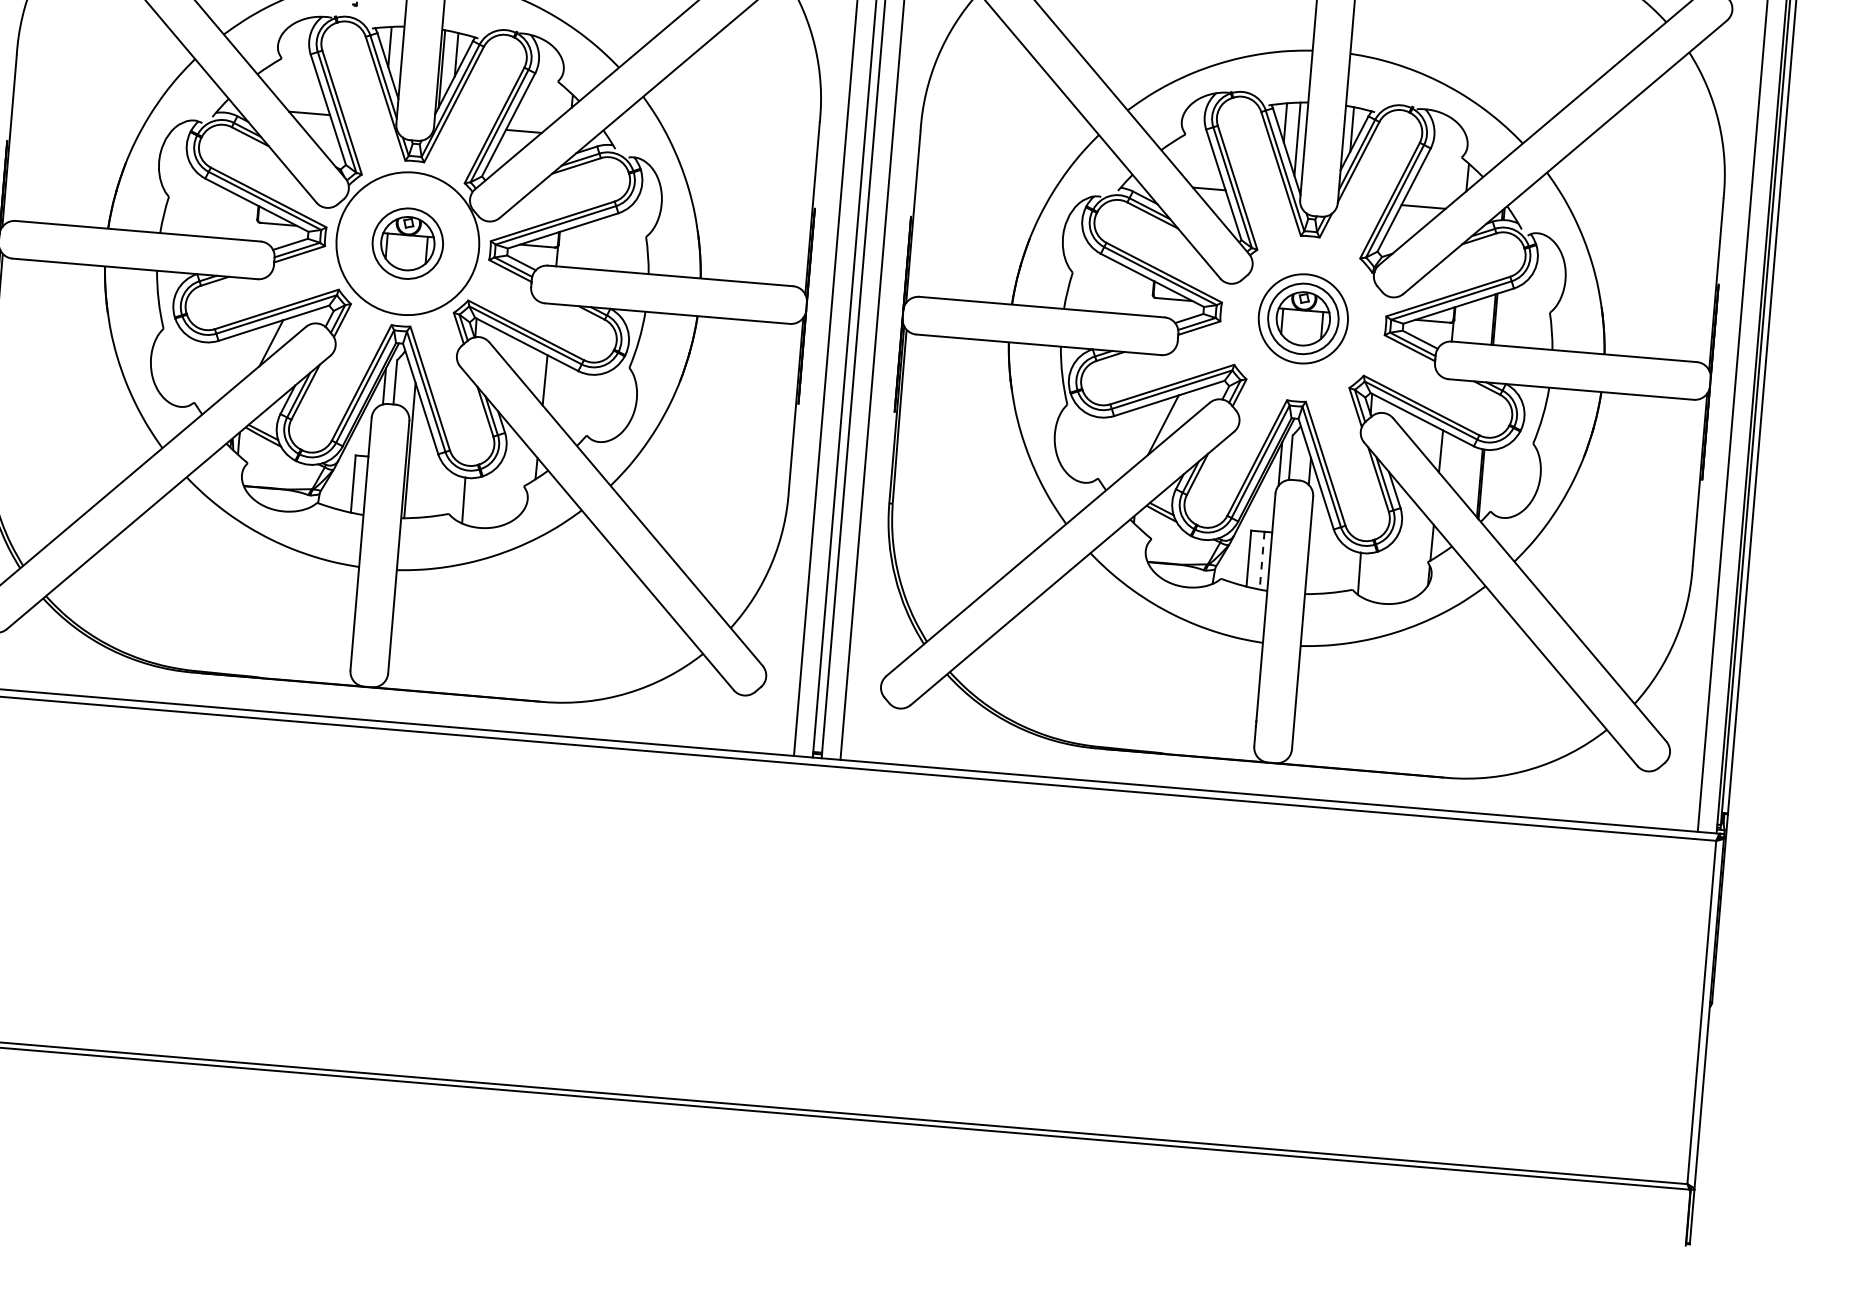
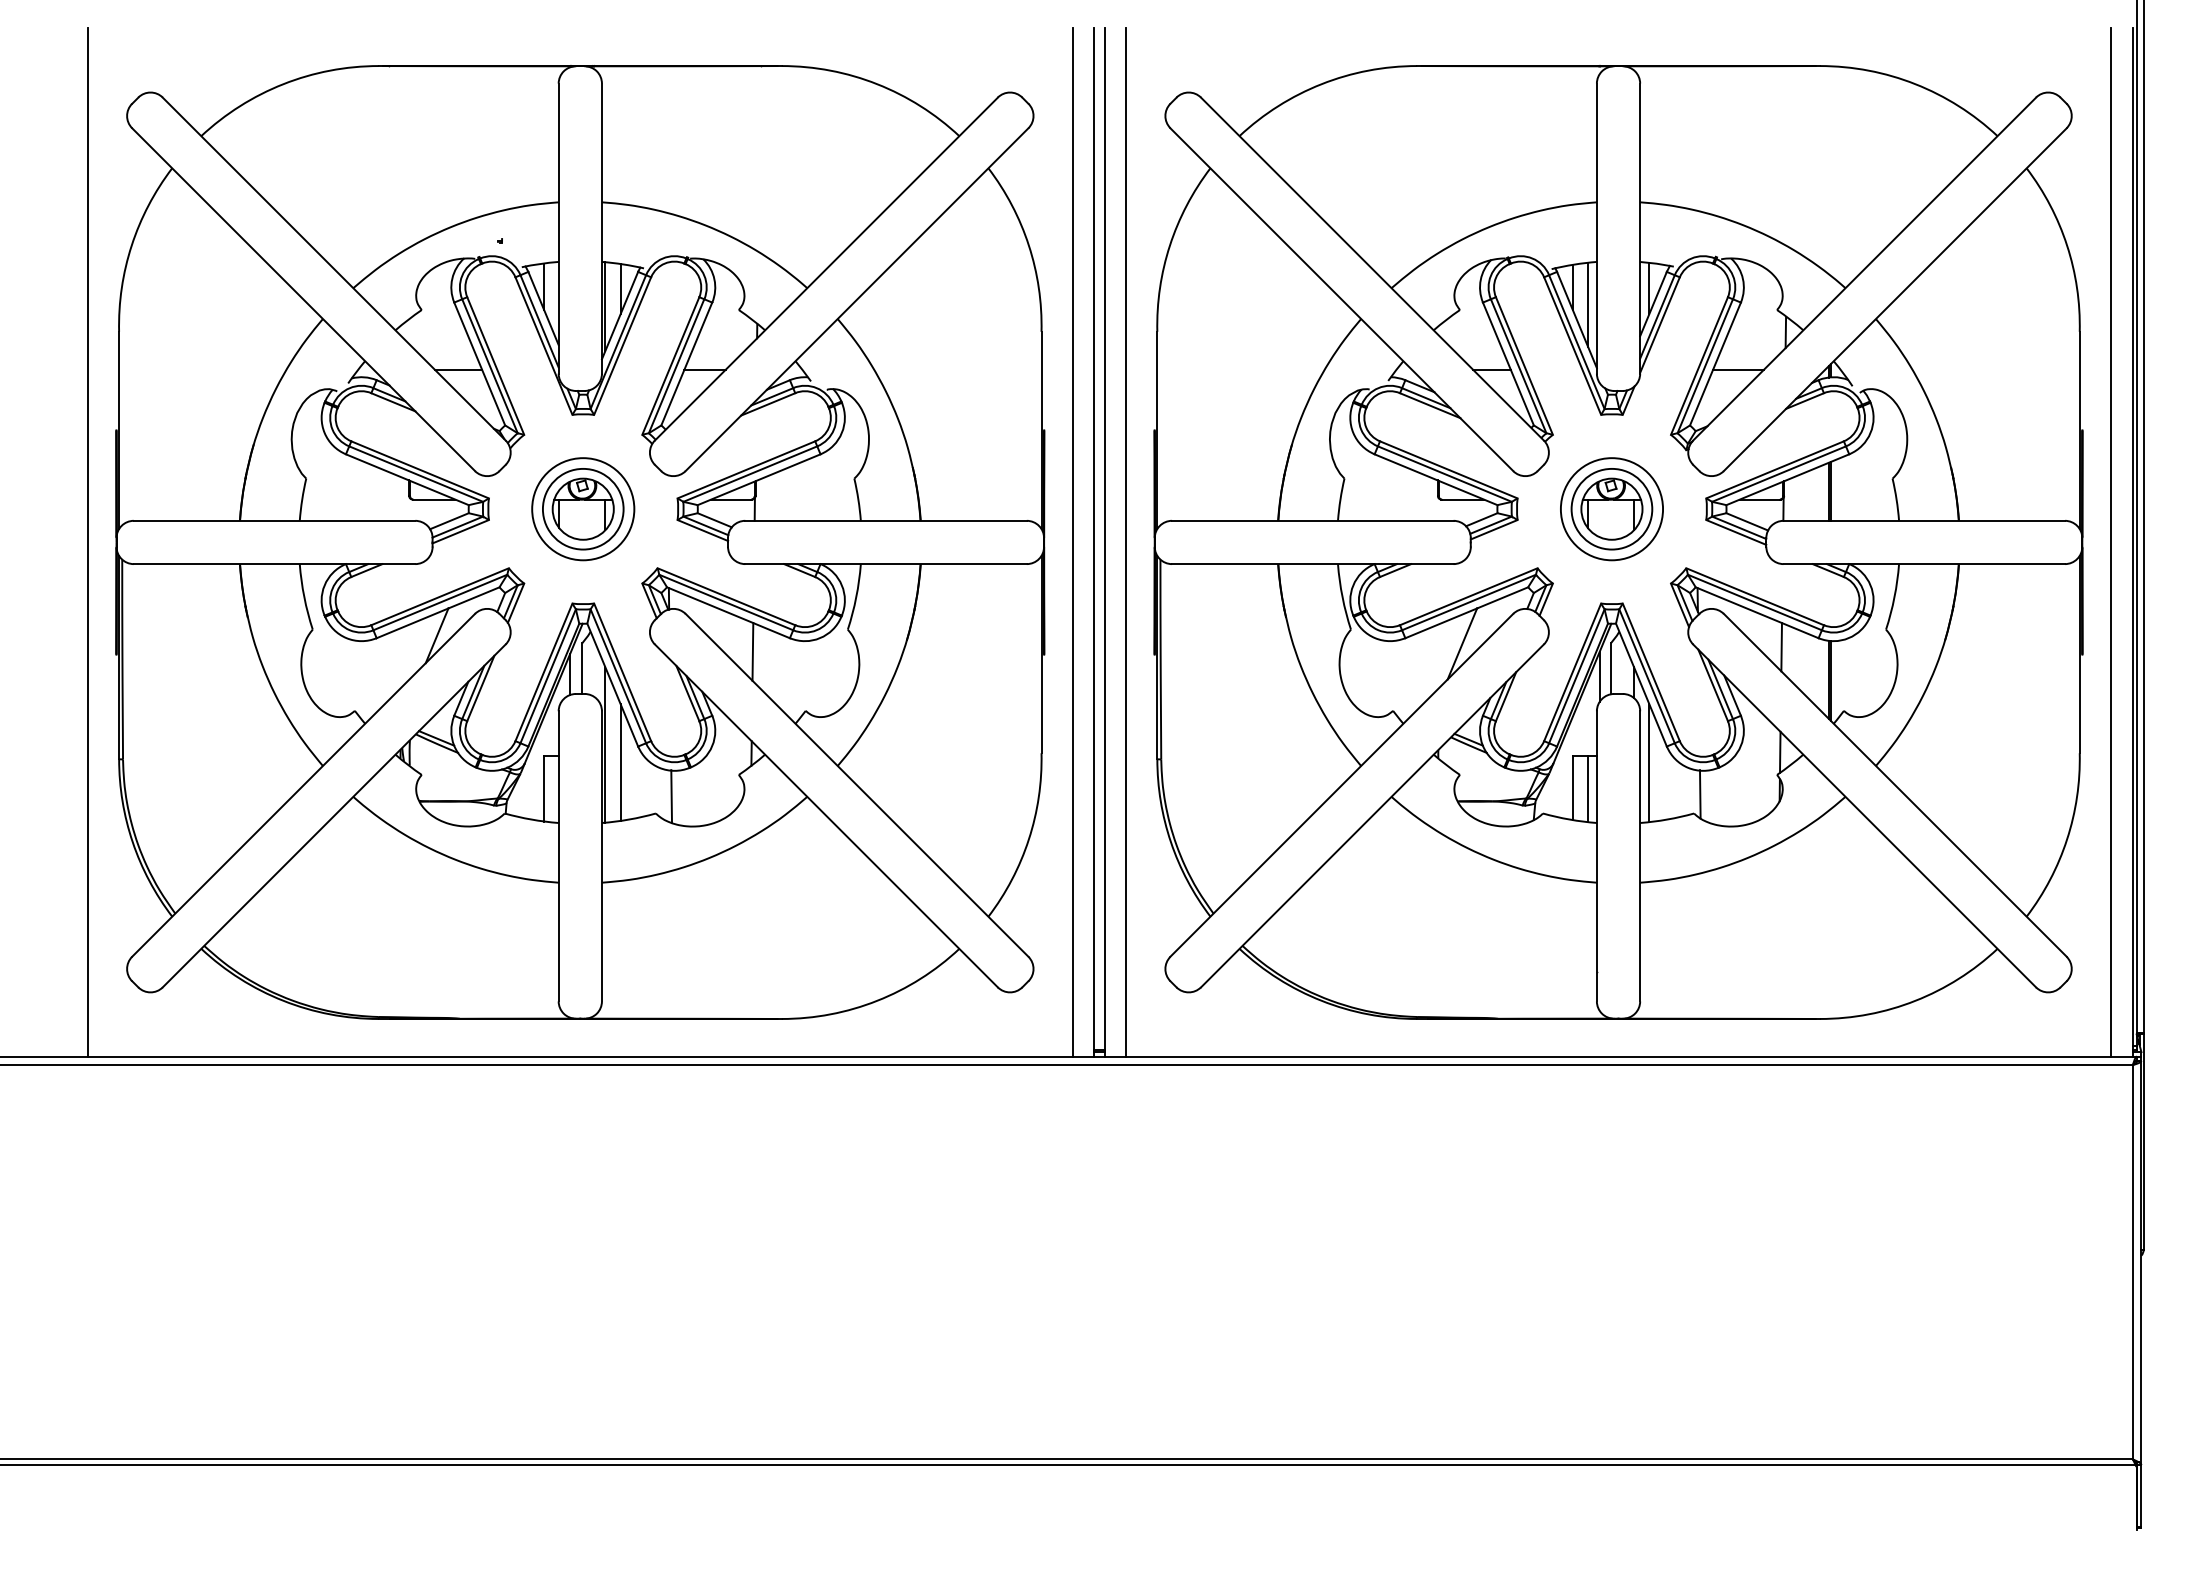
circle: (408, 243) -> (583, 509), size x0.62
line: (421, 466) -> (620, 762), added
line: (1317, 543) -> (1649, 763), added
line: (1262, 561) -> (1588, 789), dashed -> solid

